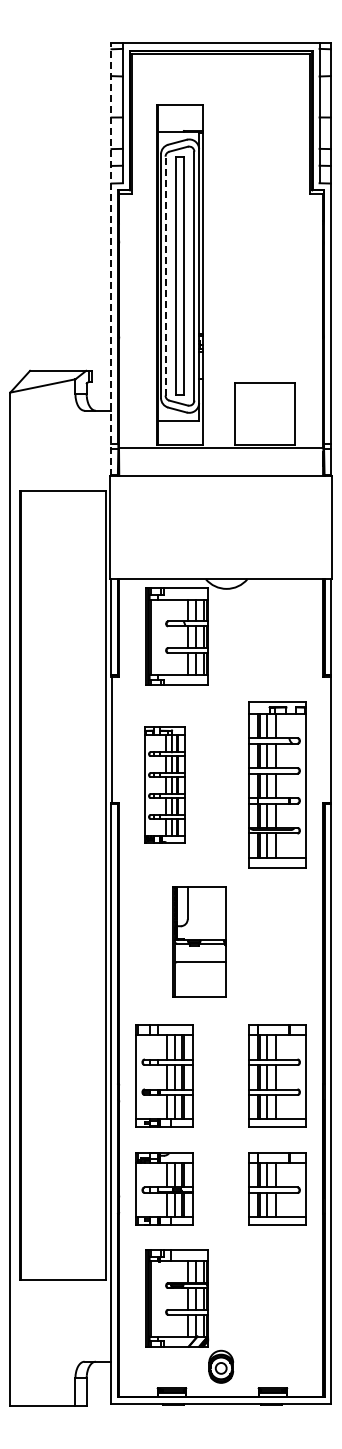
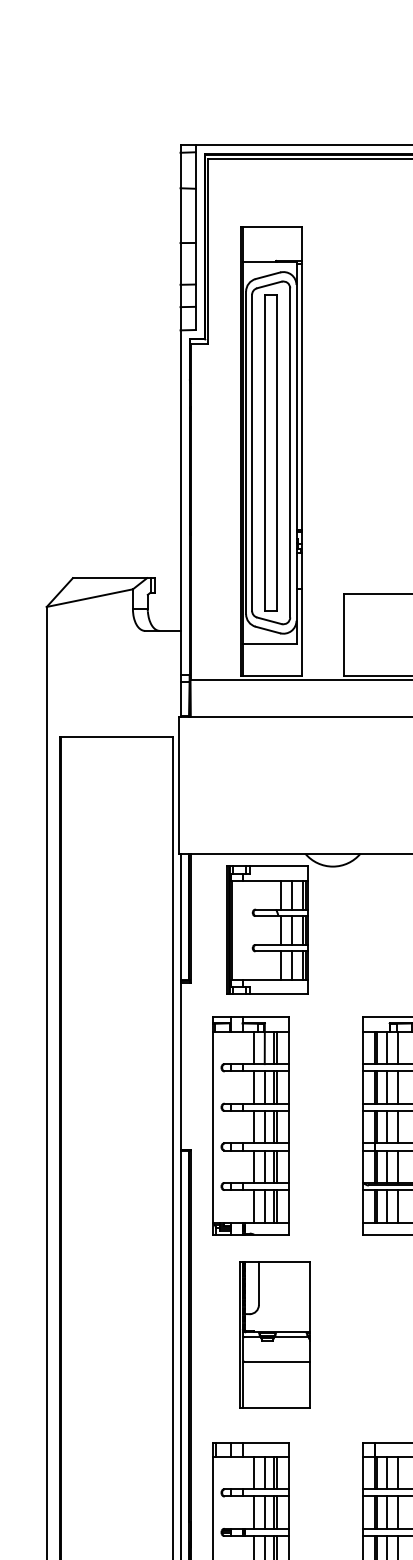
line: (111, 259) -> (180, 430), dashed -> solid
line: (165, 275) -> (252, 452), dashed -> solid
part: (164, 784) -> (250, 1125), size x1.43
part: (199, 941) -> (274, 1334), moved

